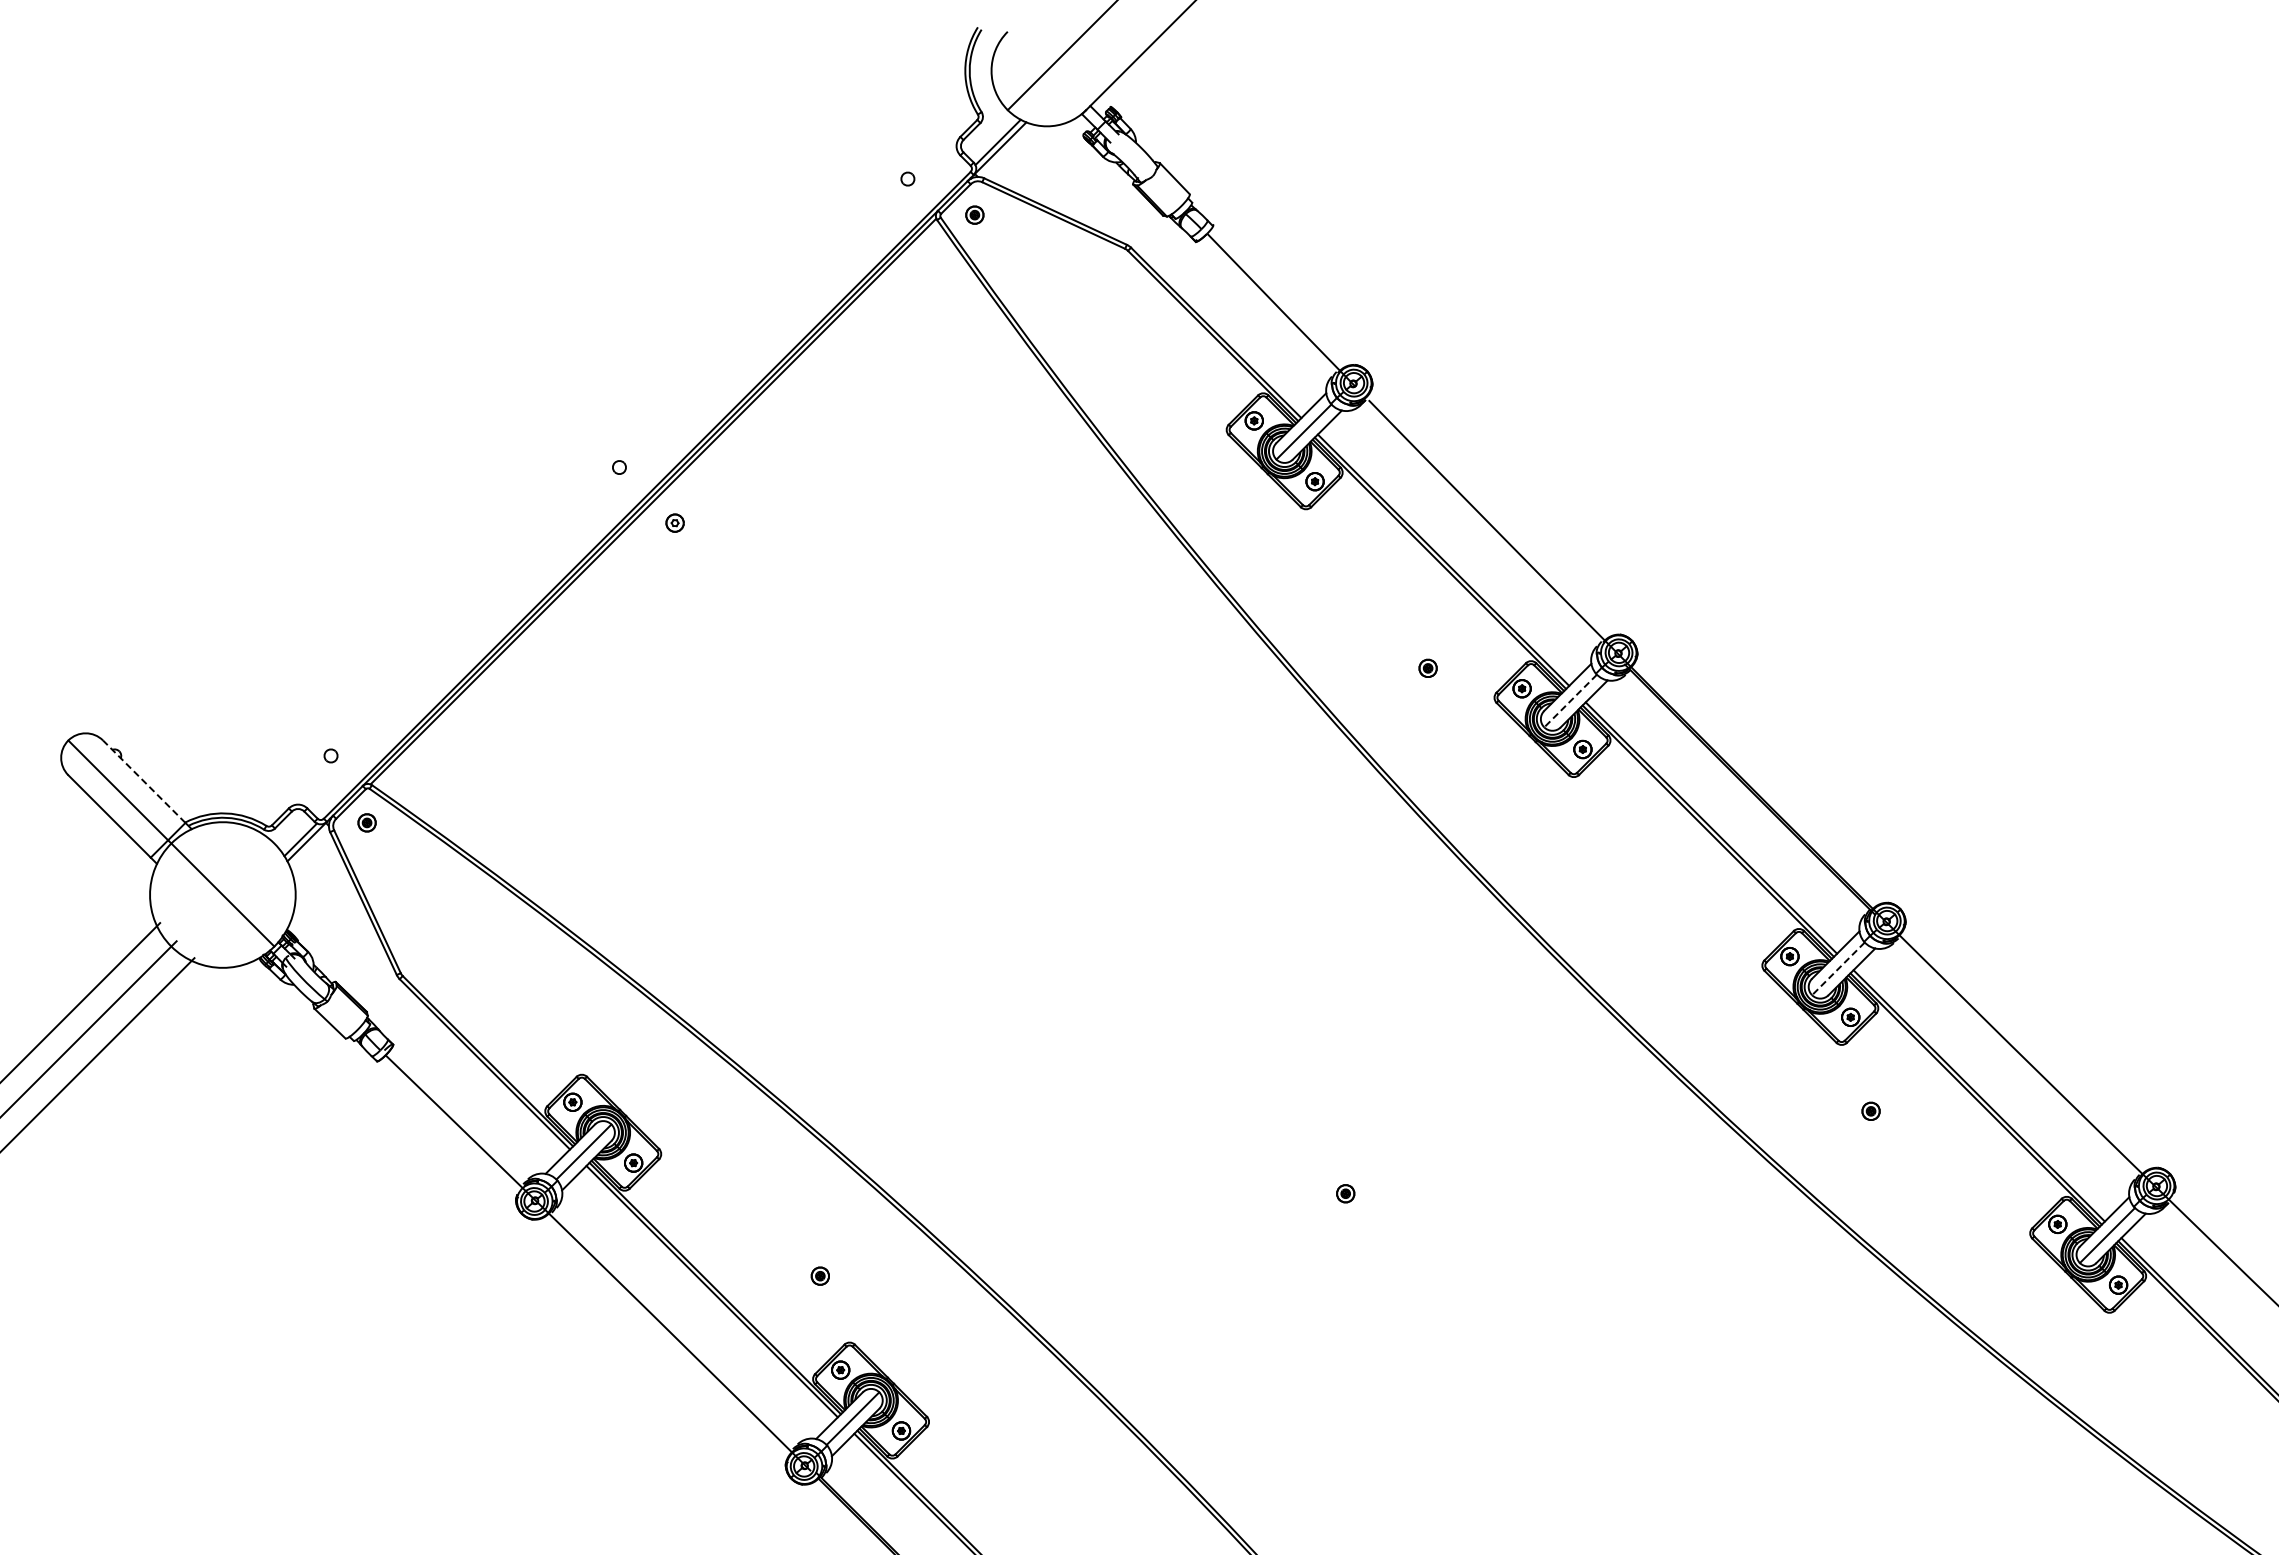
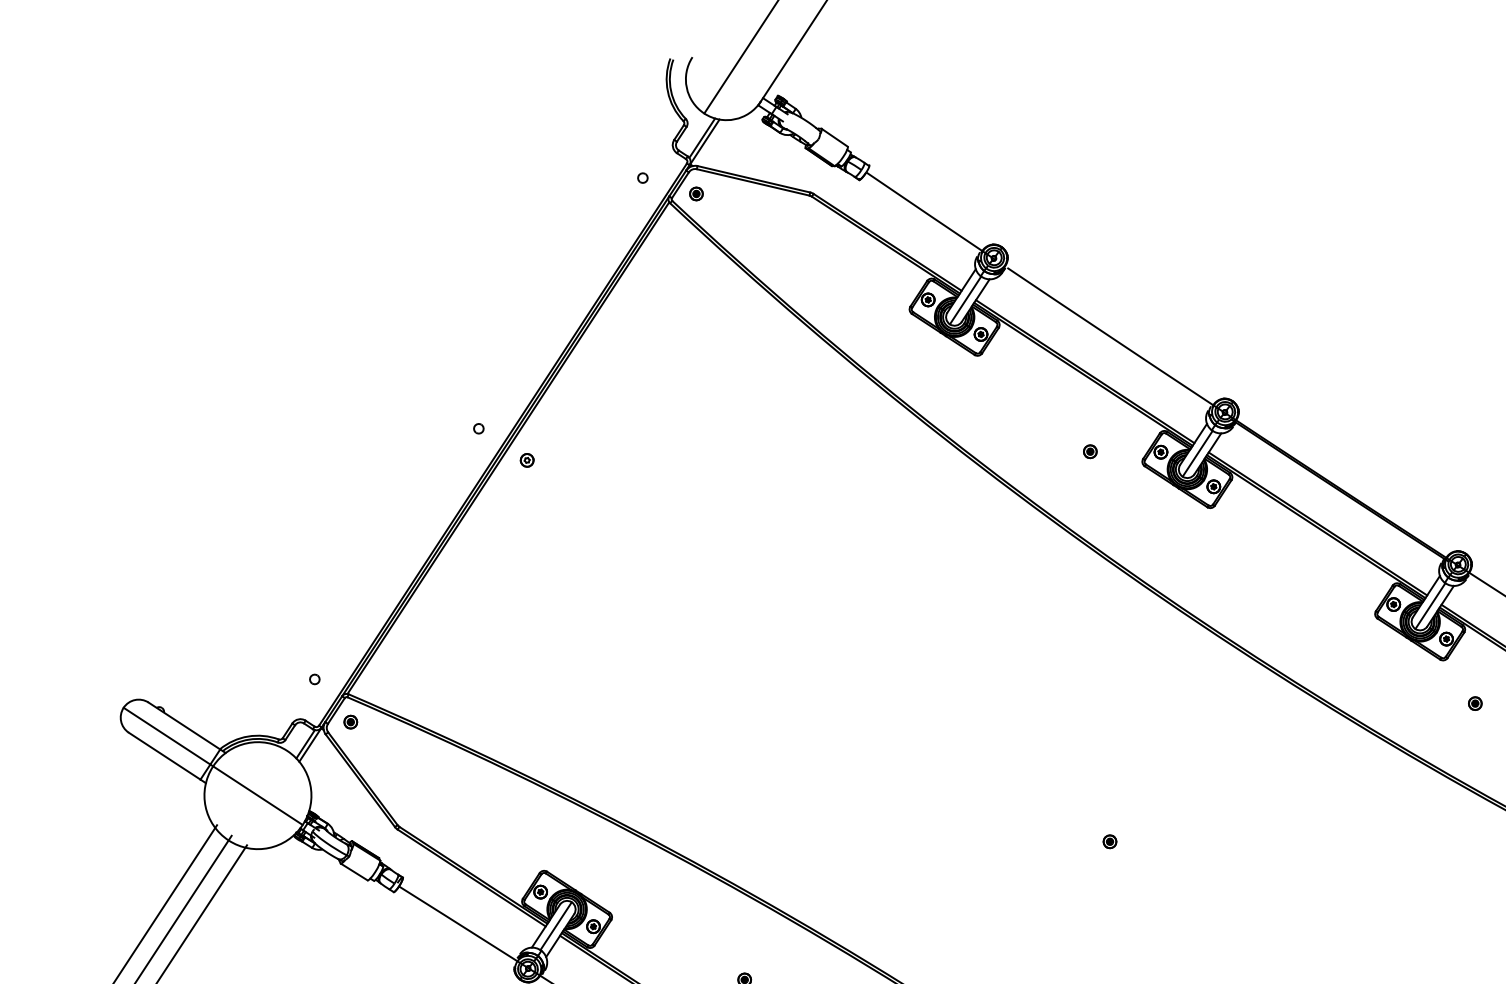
line: (1570, 701) -> (1197, 454), dashed -> solid
line: (143, 781) -> (183, 725), dashed -> solid
line: (1838, 969) -> (1430, 606), dashed -> solid

